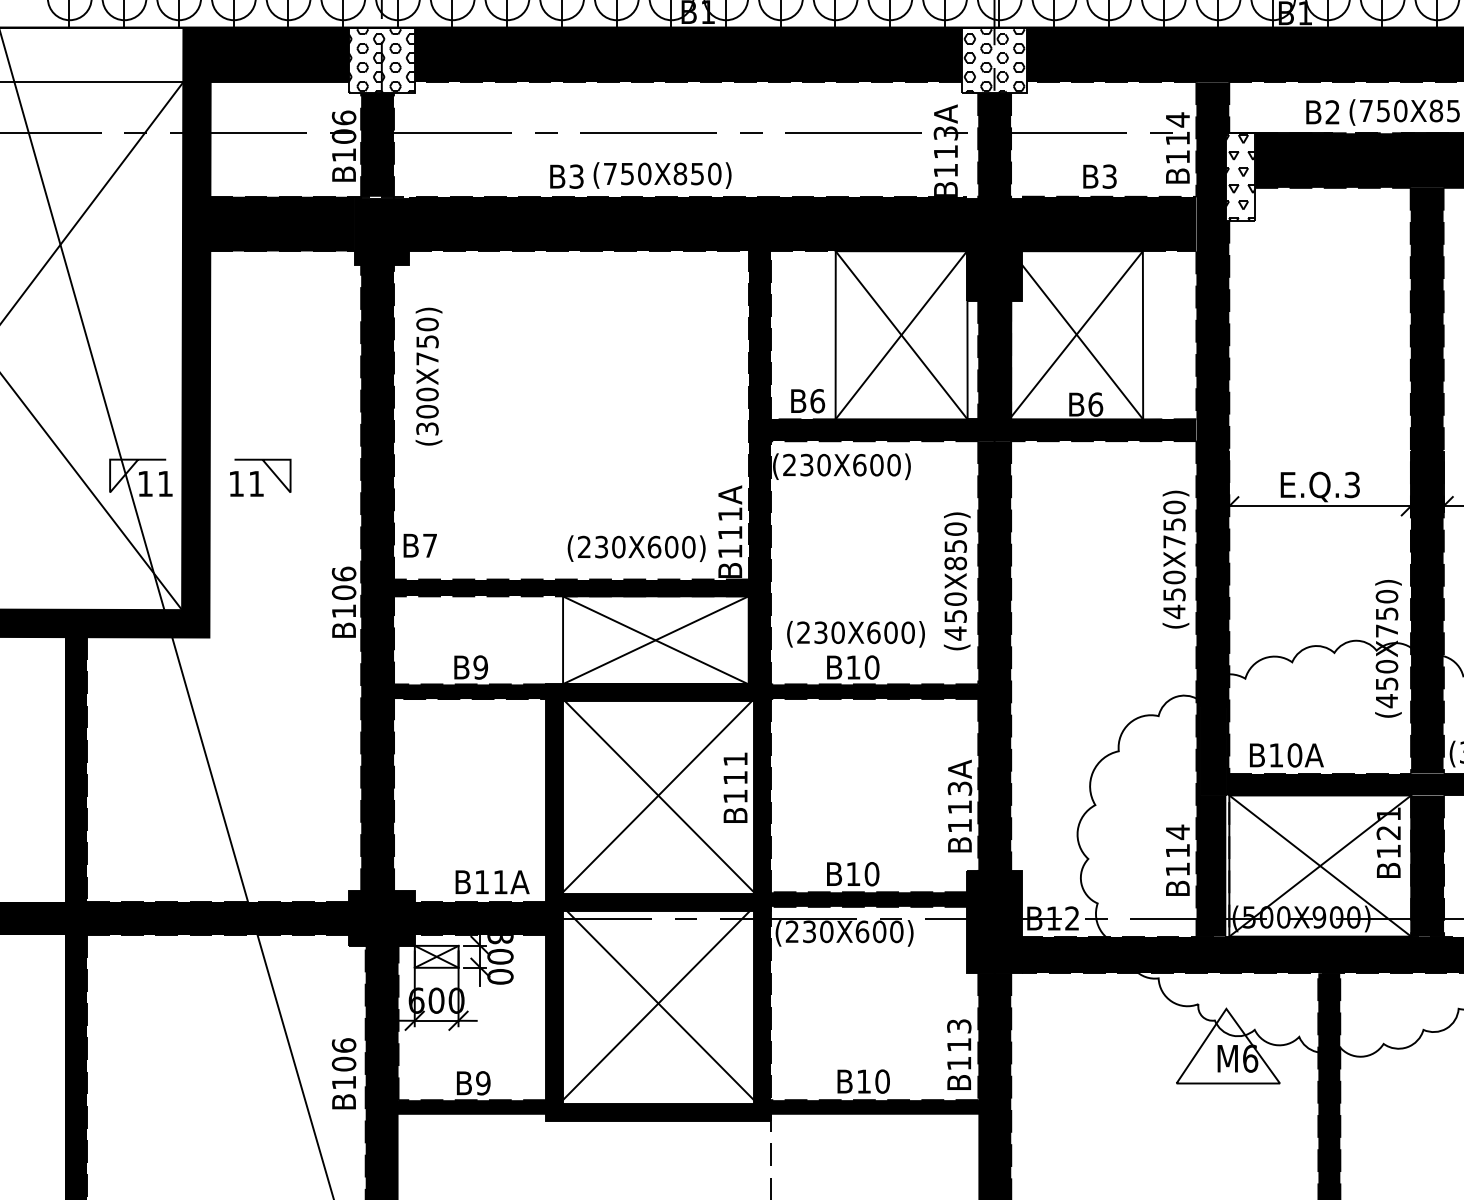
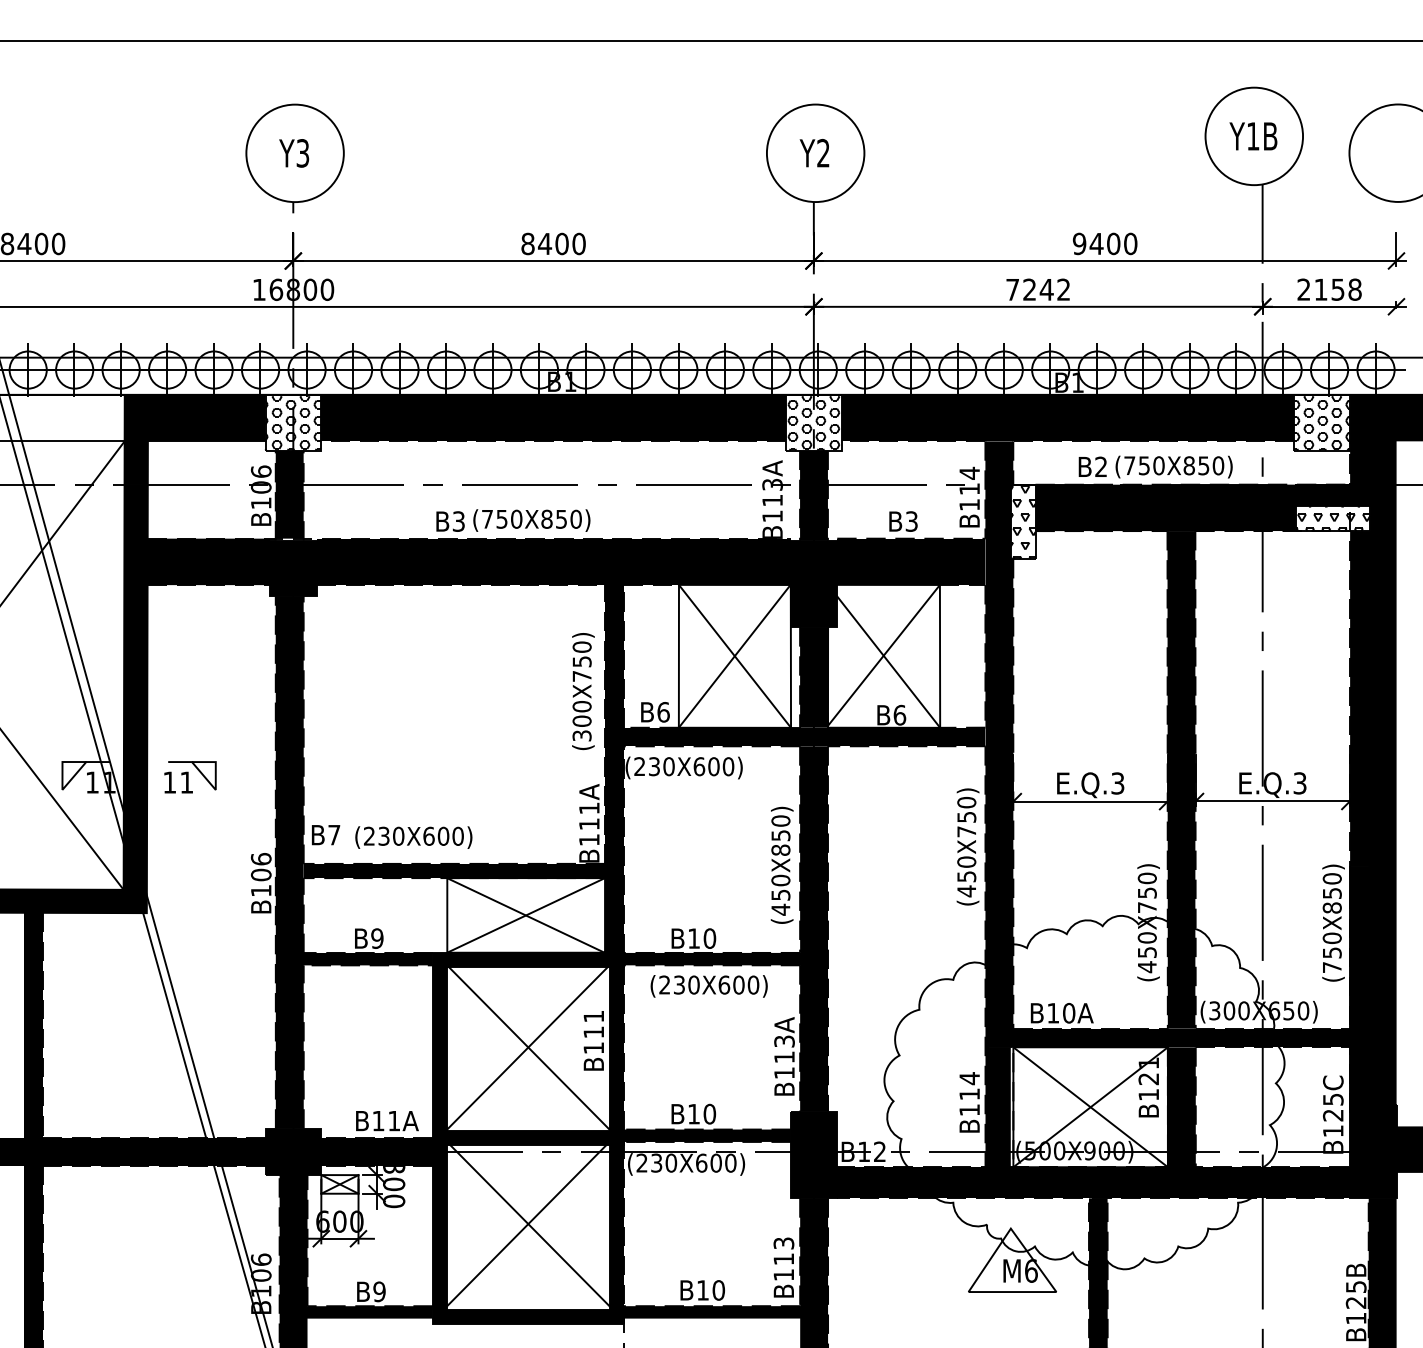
text: (429, 376) -> (583, 691), moved
text: (636, 548) -> (413, 837), moved
text: (855, 634) -> (708, 986), moved

